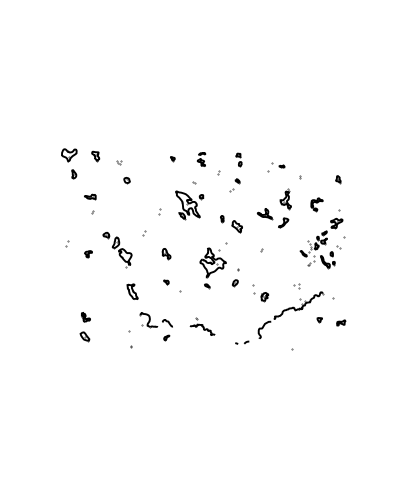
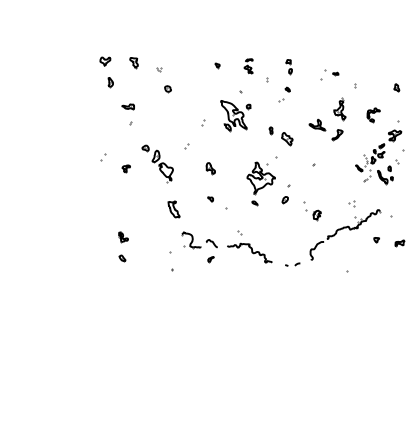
part: (68, 154) -> (104, 60), size x0.62
part: (202, 326) -> (249, 247), size x1.67
part: (84, 337) -> (121, 259), size x0.62

